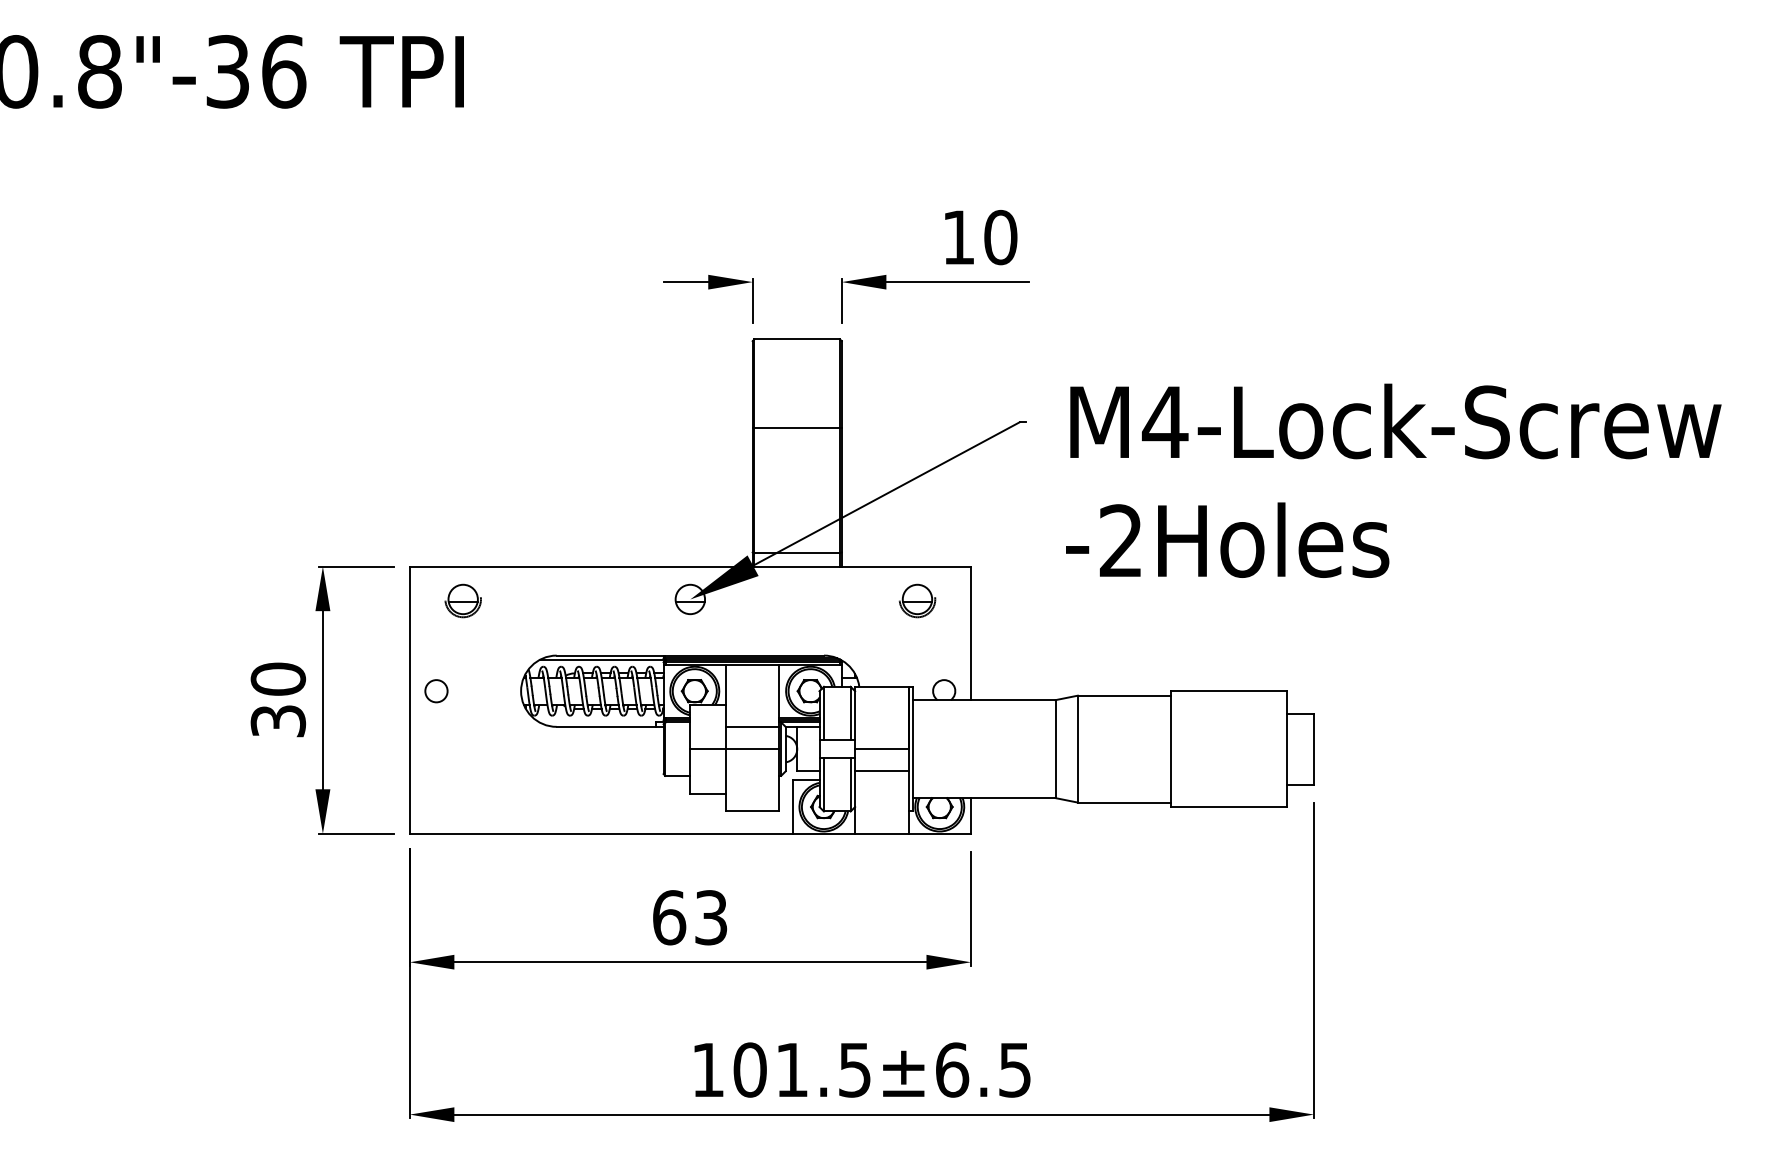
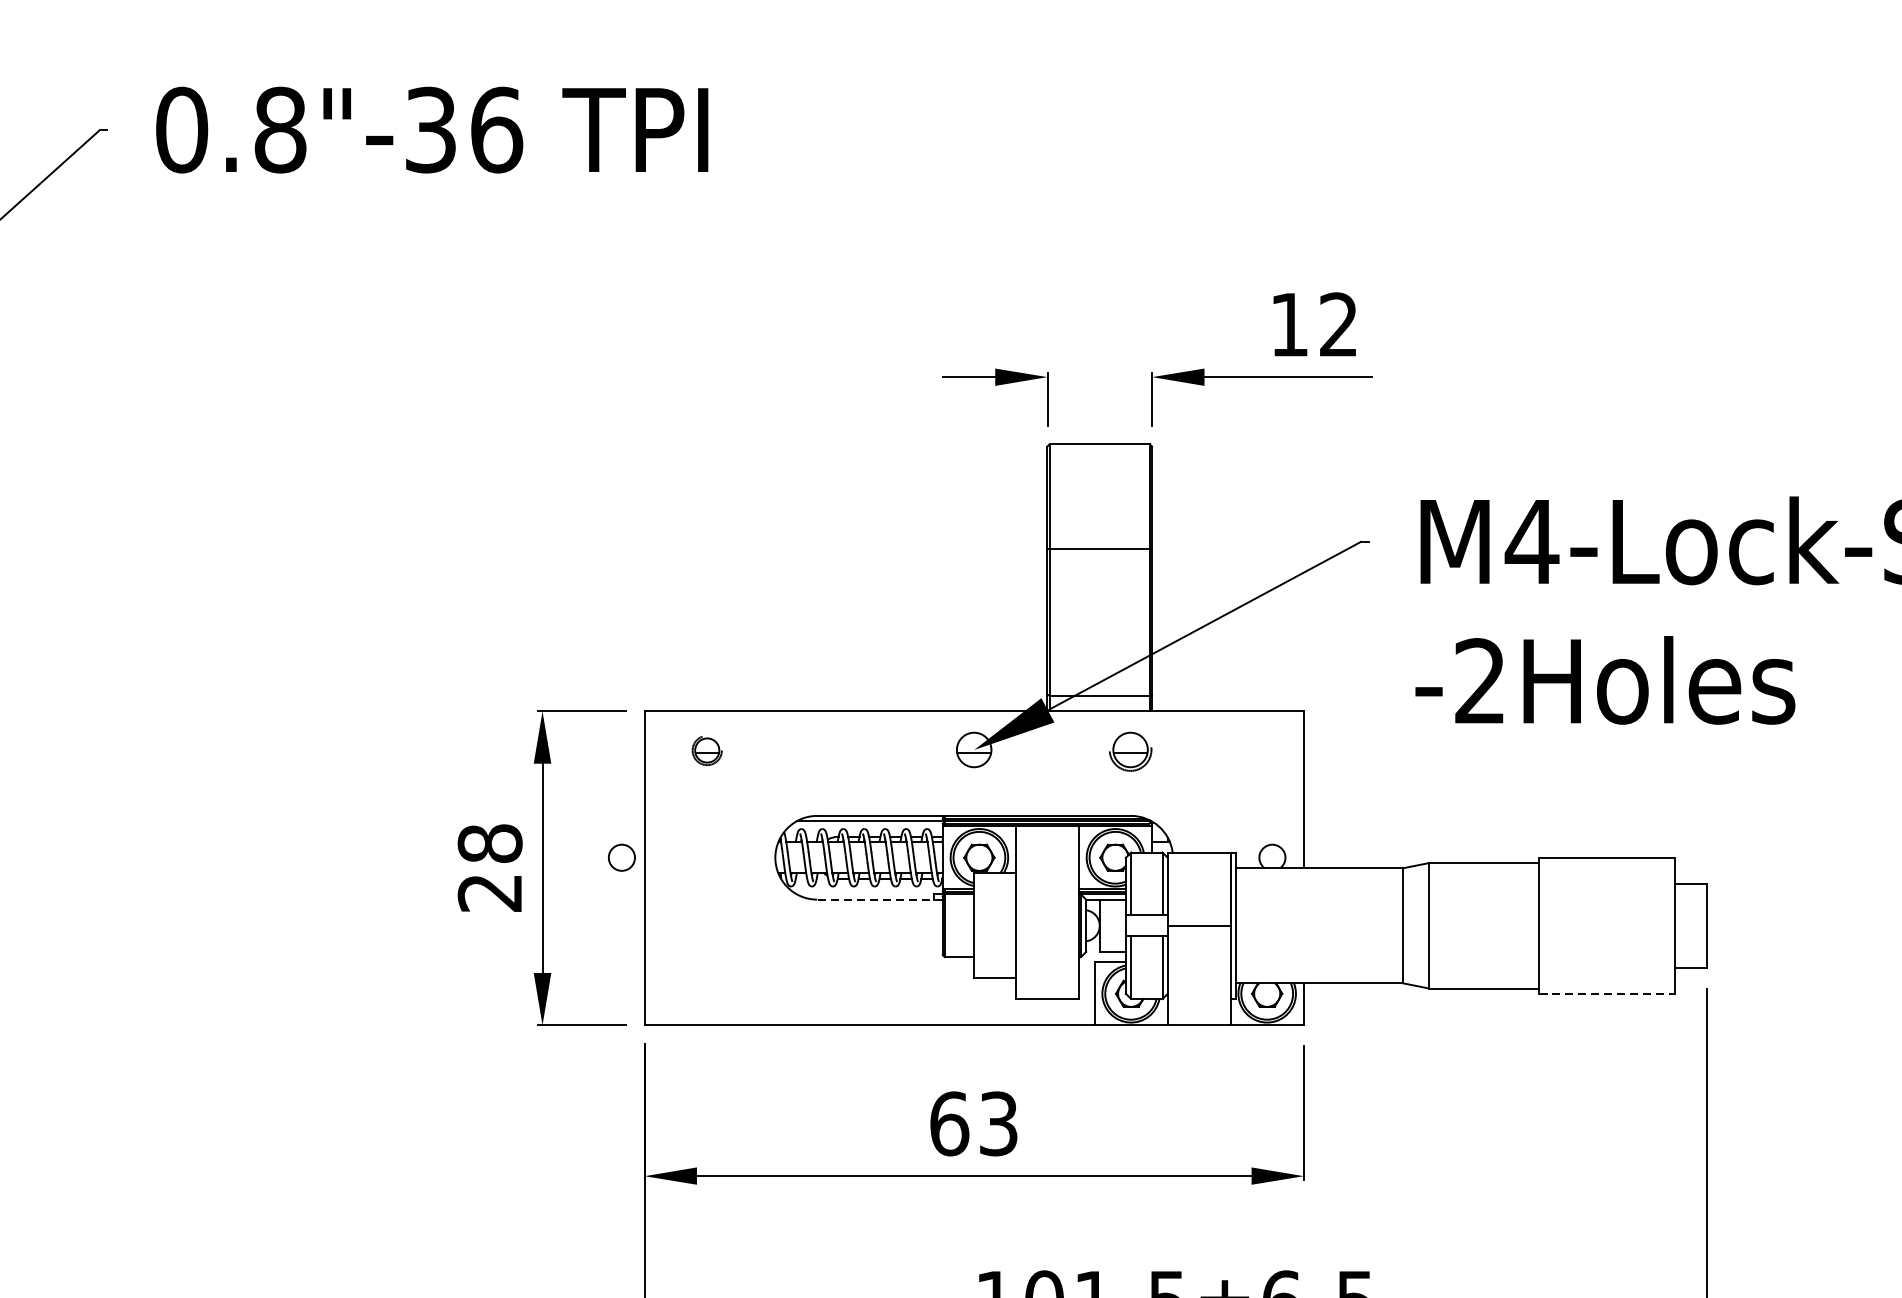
text: (1000, 237) -> (1338, 324), 10 -> 12
part: (462, 600) -> (706, 751), size x0.7
part: (917, 600) -> (1130, 751), moved
circle: (436, 691) -> (621, 858), moved
text: (278, 699) -> (490, 867), 30 -> 28
line: (609, 726) -> (879, 899), solid -> dashed
line: (752, 726) -> (1047, 899), removed
line: (734, 749) -> (1026, 926), removed
line: (881, 771) -> (1198, 952), removed
line: (1229, 807) -> (1607, 994), solid -> dashed

